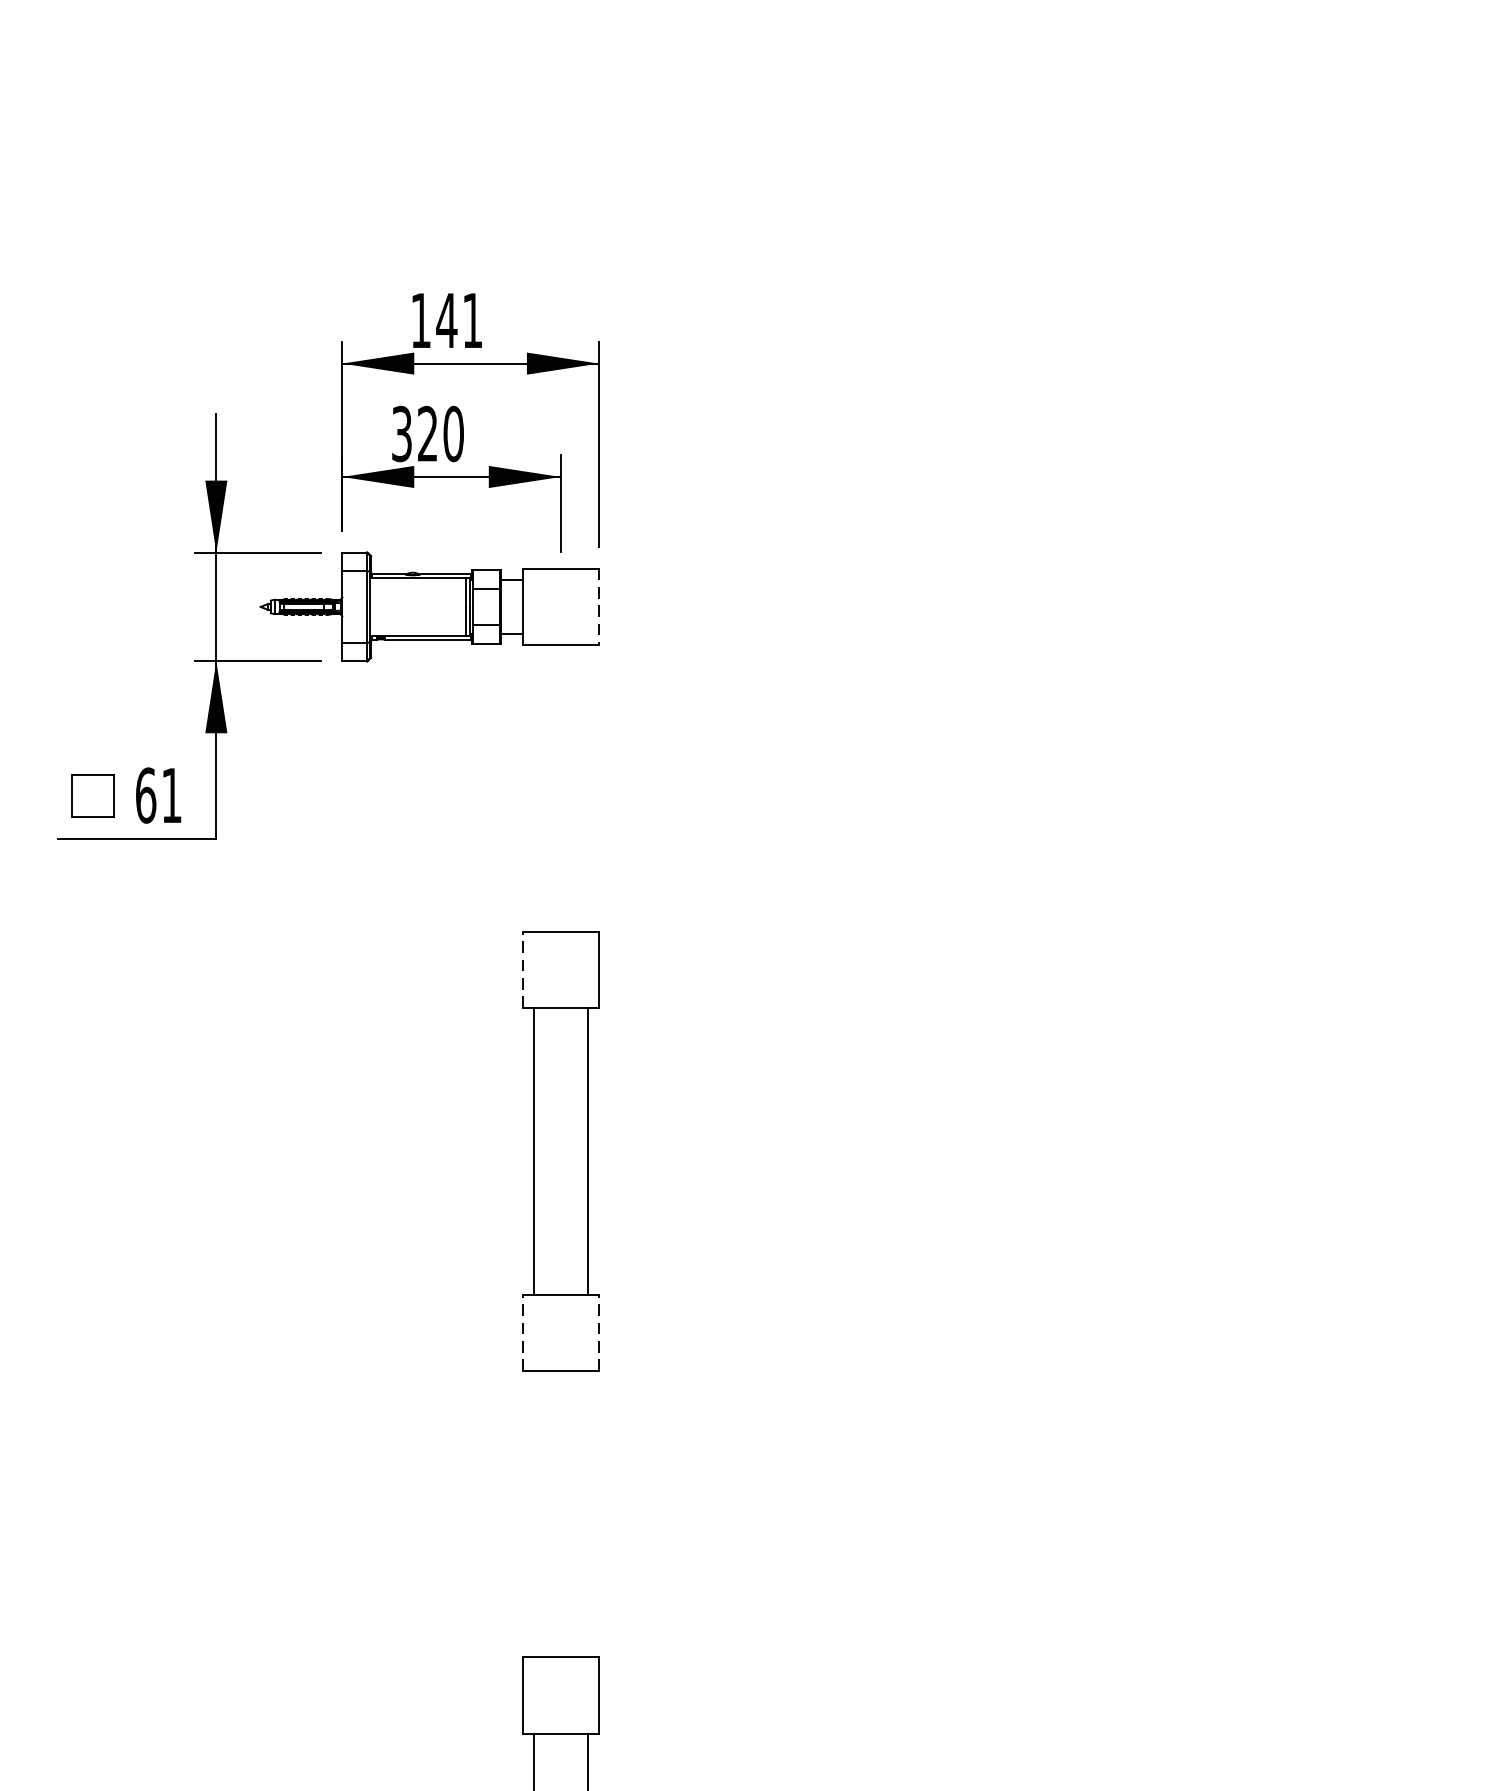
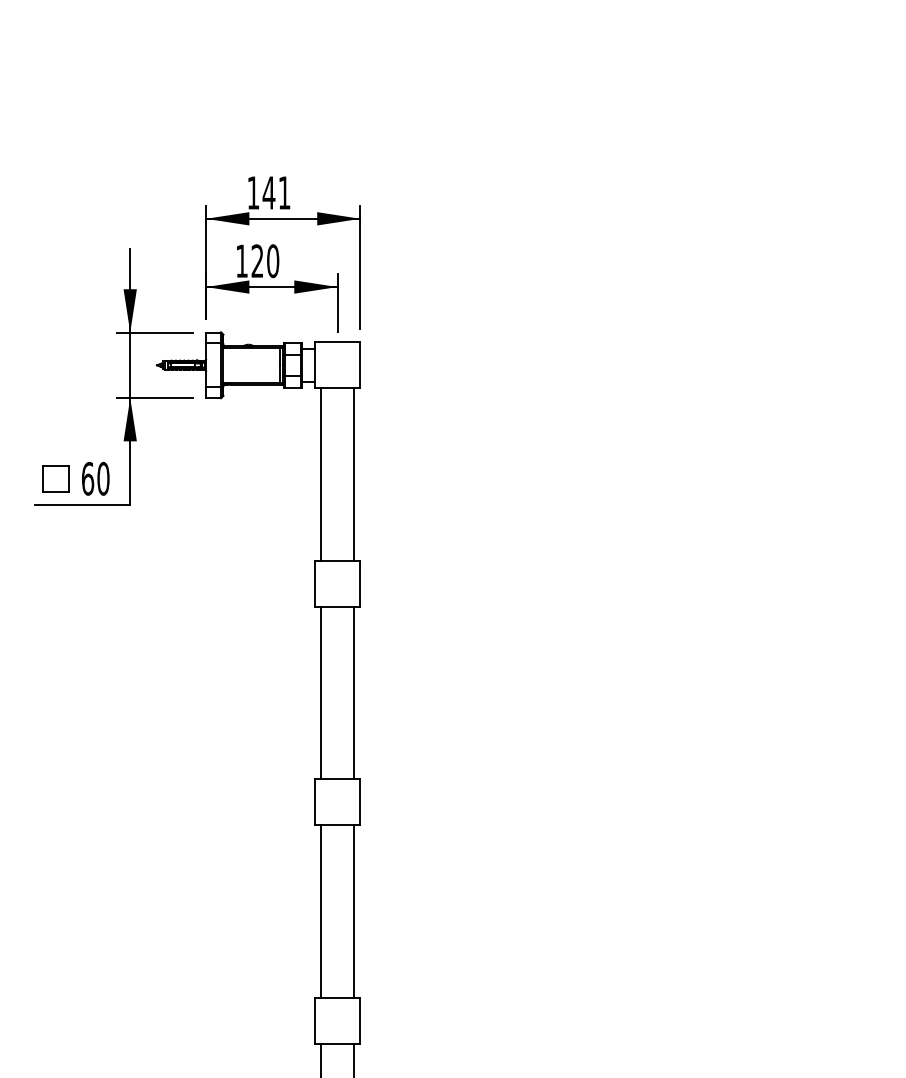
text: (401, 434) -> (241, 261), 320 -> 120
line: (598, 607) -> (360, 365), dashed -> solid
line: (534, 788) -> (321, 474), added
line: (587, 788) -> (353, 474), added
text: (171, 794) -> (103, 478), 61 -> 60
line: (522, 969) -> (314, 583), dashed -> solid
line: (522, 1333) -> (314, 802), dashed -> solid
line: (598, 1333) -> (360, 802), dashed -> solid
line: (534, 1514) -> (321, 911), added
line: (587, 1514) -> (353, 911), added

